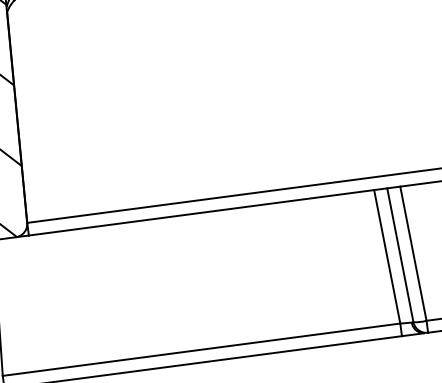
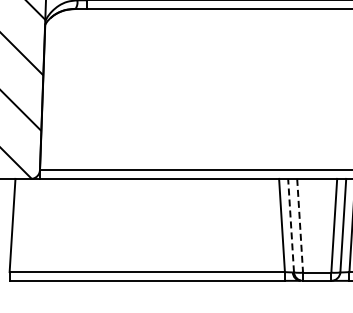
line: (413, 253) -> (300, 225), solid -> dashed
line: (400, 255) -> (291, 225), solid -> dashed

